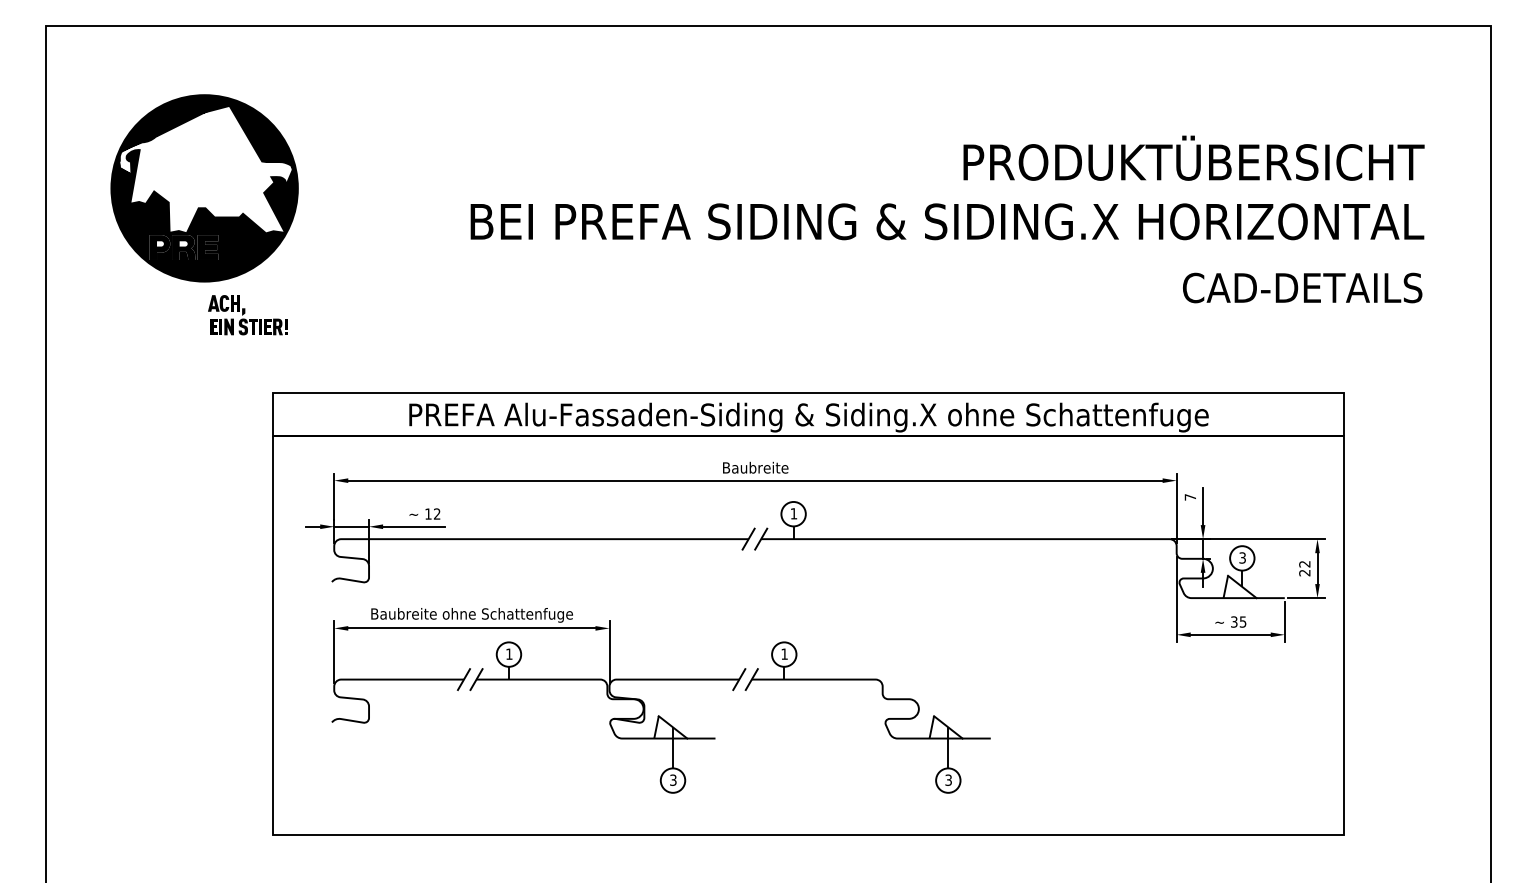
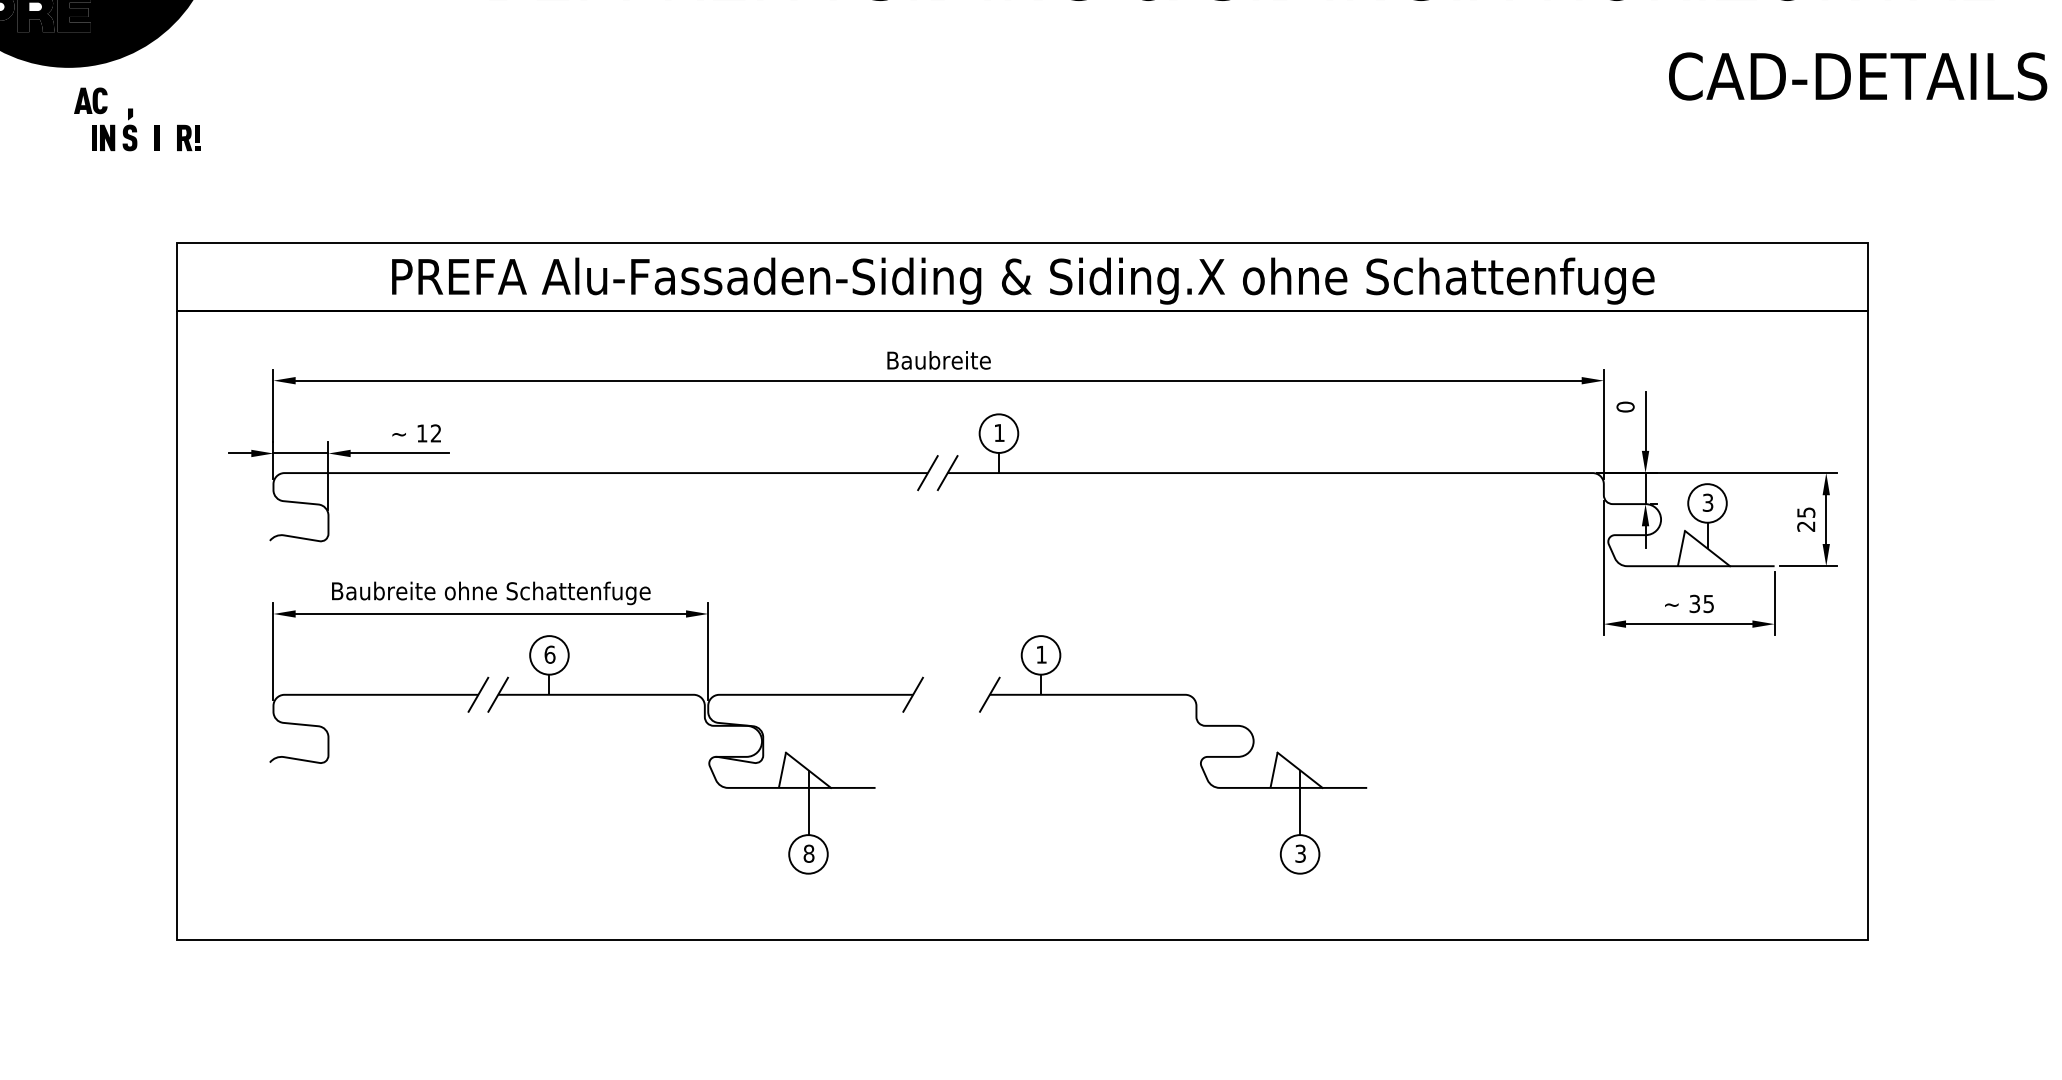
text: (1302, 287) -> (1857, 75), moved
fill: (234, 303) -> (115, 100), removed
fill: (213, 326) -> (82, 137), removed
fill: (252, 326) -> (144, 137), removed
fill: (267, 326) -> (168, 137), removed
text: (1190, 497) -> (1625, 407), 7 -> 0
text: (1304, 564) -> (1805, 513), 22 -> 25
text: (509, 653) -> (550, 653), 1 -> 6
part: (884, 721) -> (1199, 761), moved
text: (673, 779) -> (809, 852), 3 -> 8

